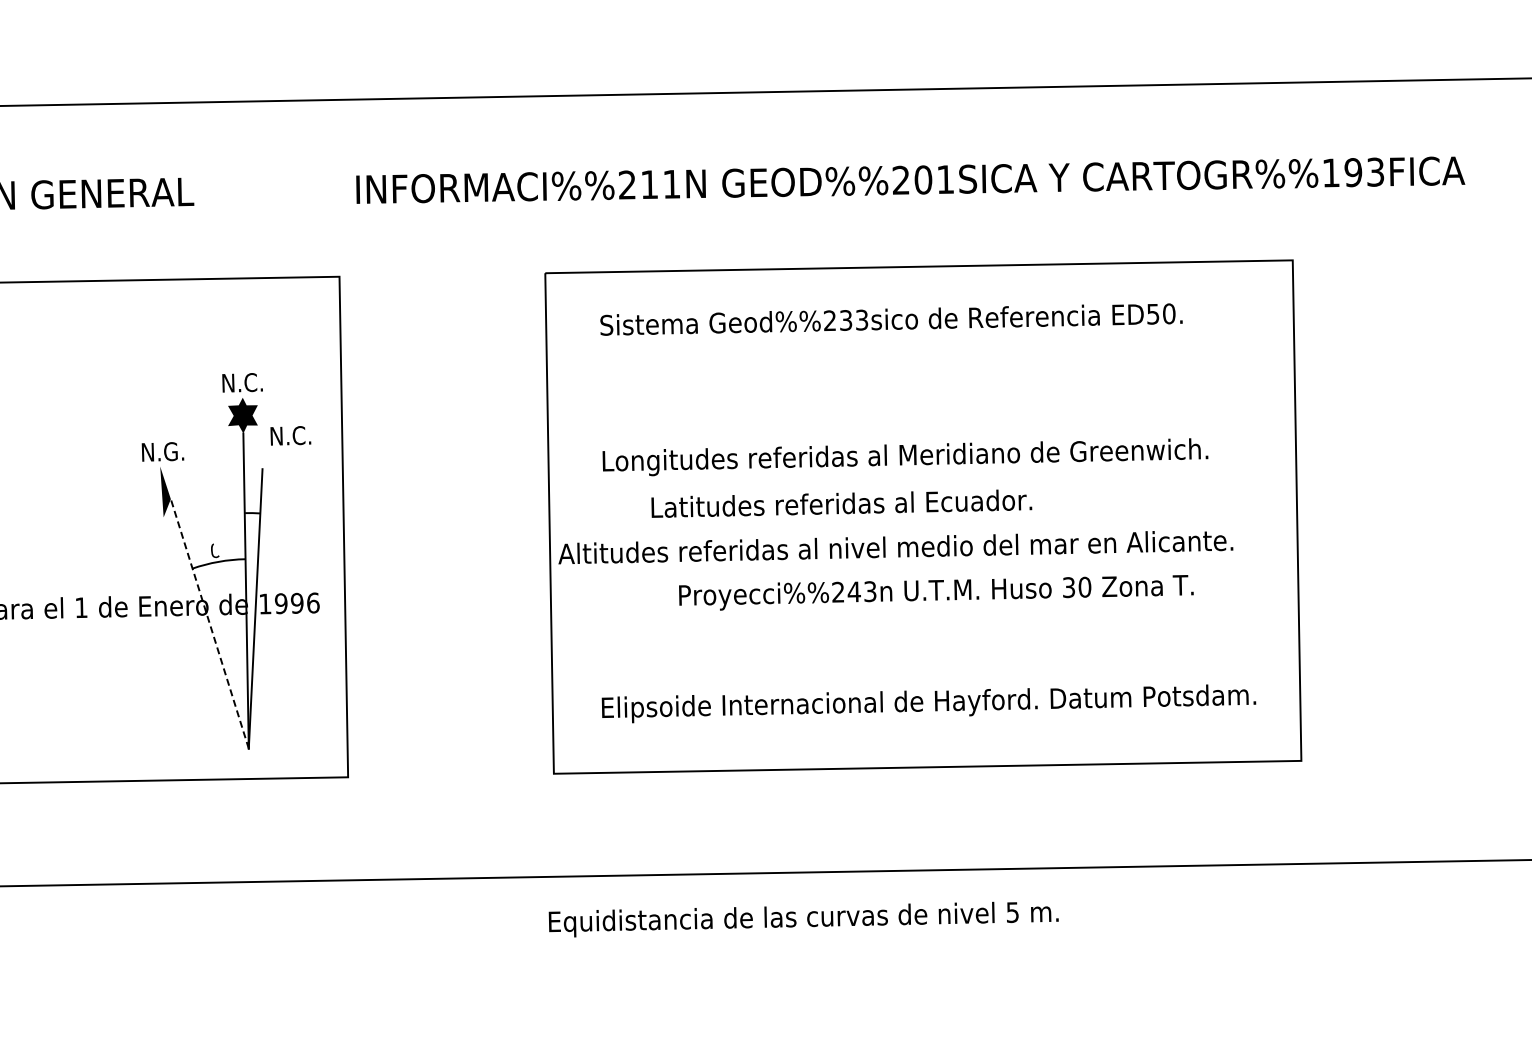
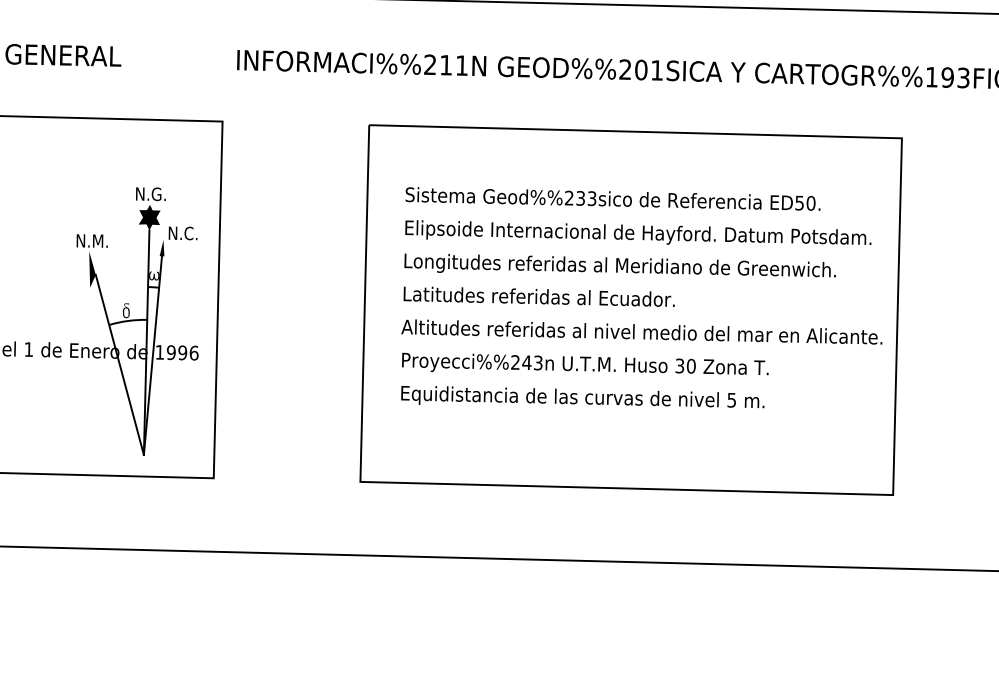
text: (891, 319) -> (613, 199), moved
text: (258, 382) -> (161, 194), N.C. -> N.G.
text: (175, 451) -> (100, 241), N.G. -> N.M.
fill: (262, 457) -> (162, 247), added
fill: (252, 497) -> (154, 276), added
text: (841, 503) -> (539, 296), moved
fill: (216, 546) -> (126, 309), added
text: (895, 547) -> (641, 332), moved
text: (936, 592) -> (585, 365), moved
line: (209, 623) -> (119, 364), dashed -> solid
text: (928, 703) -> (638, 234), moved
text: (803, 919) -> (582, 399), moved

